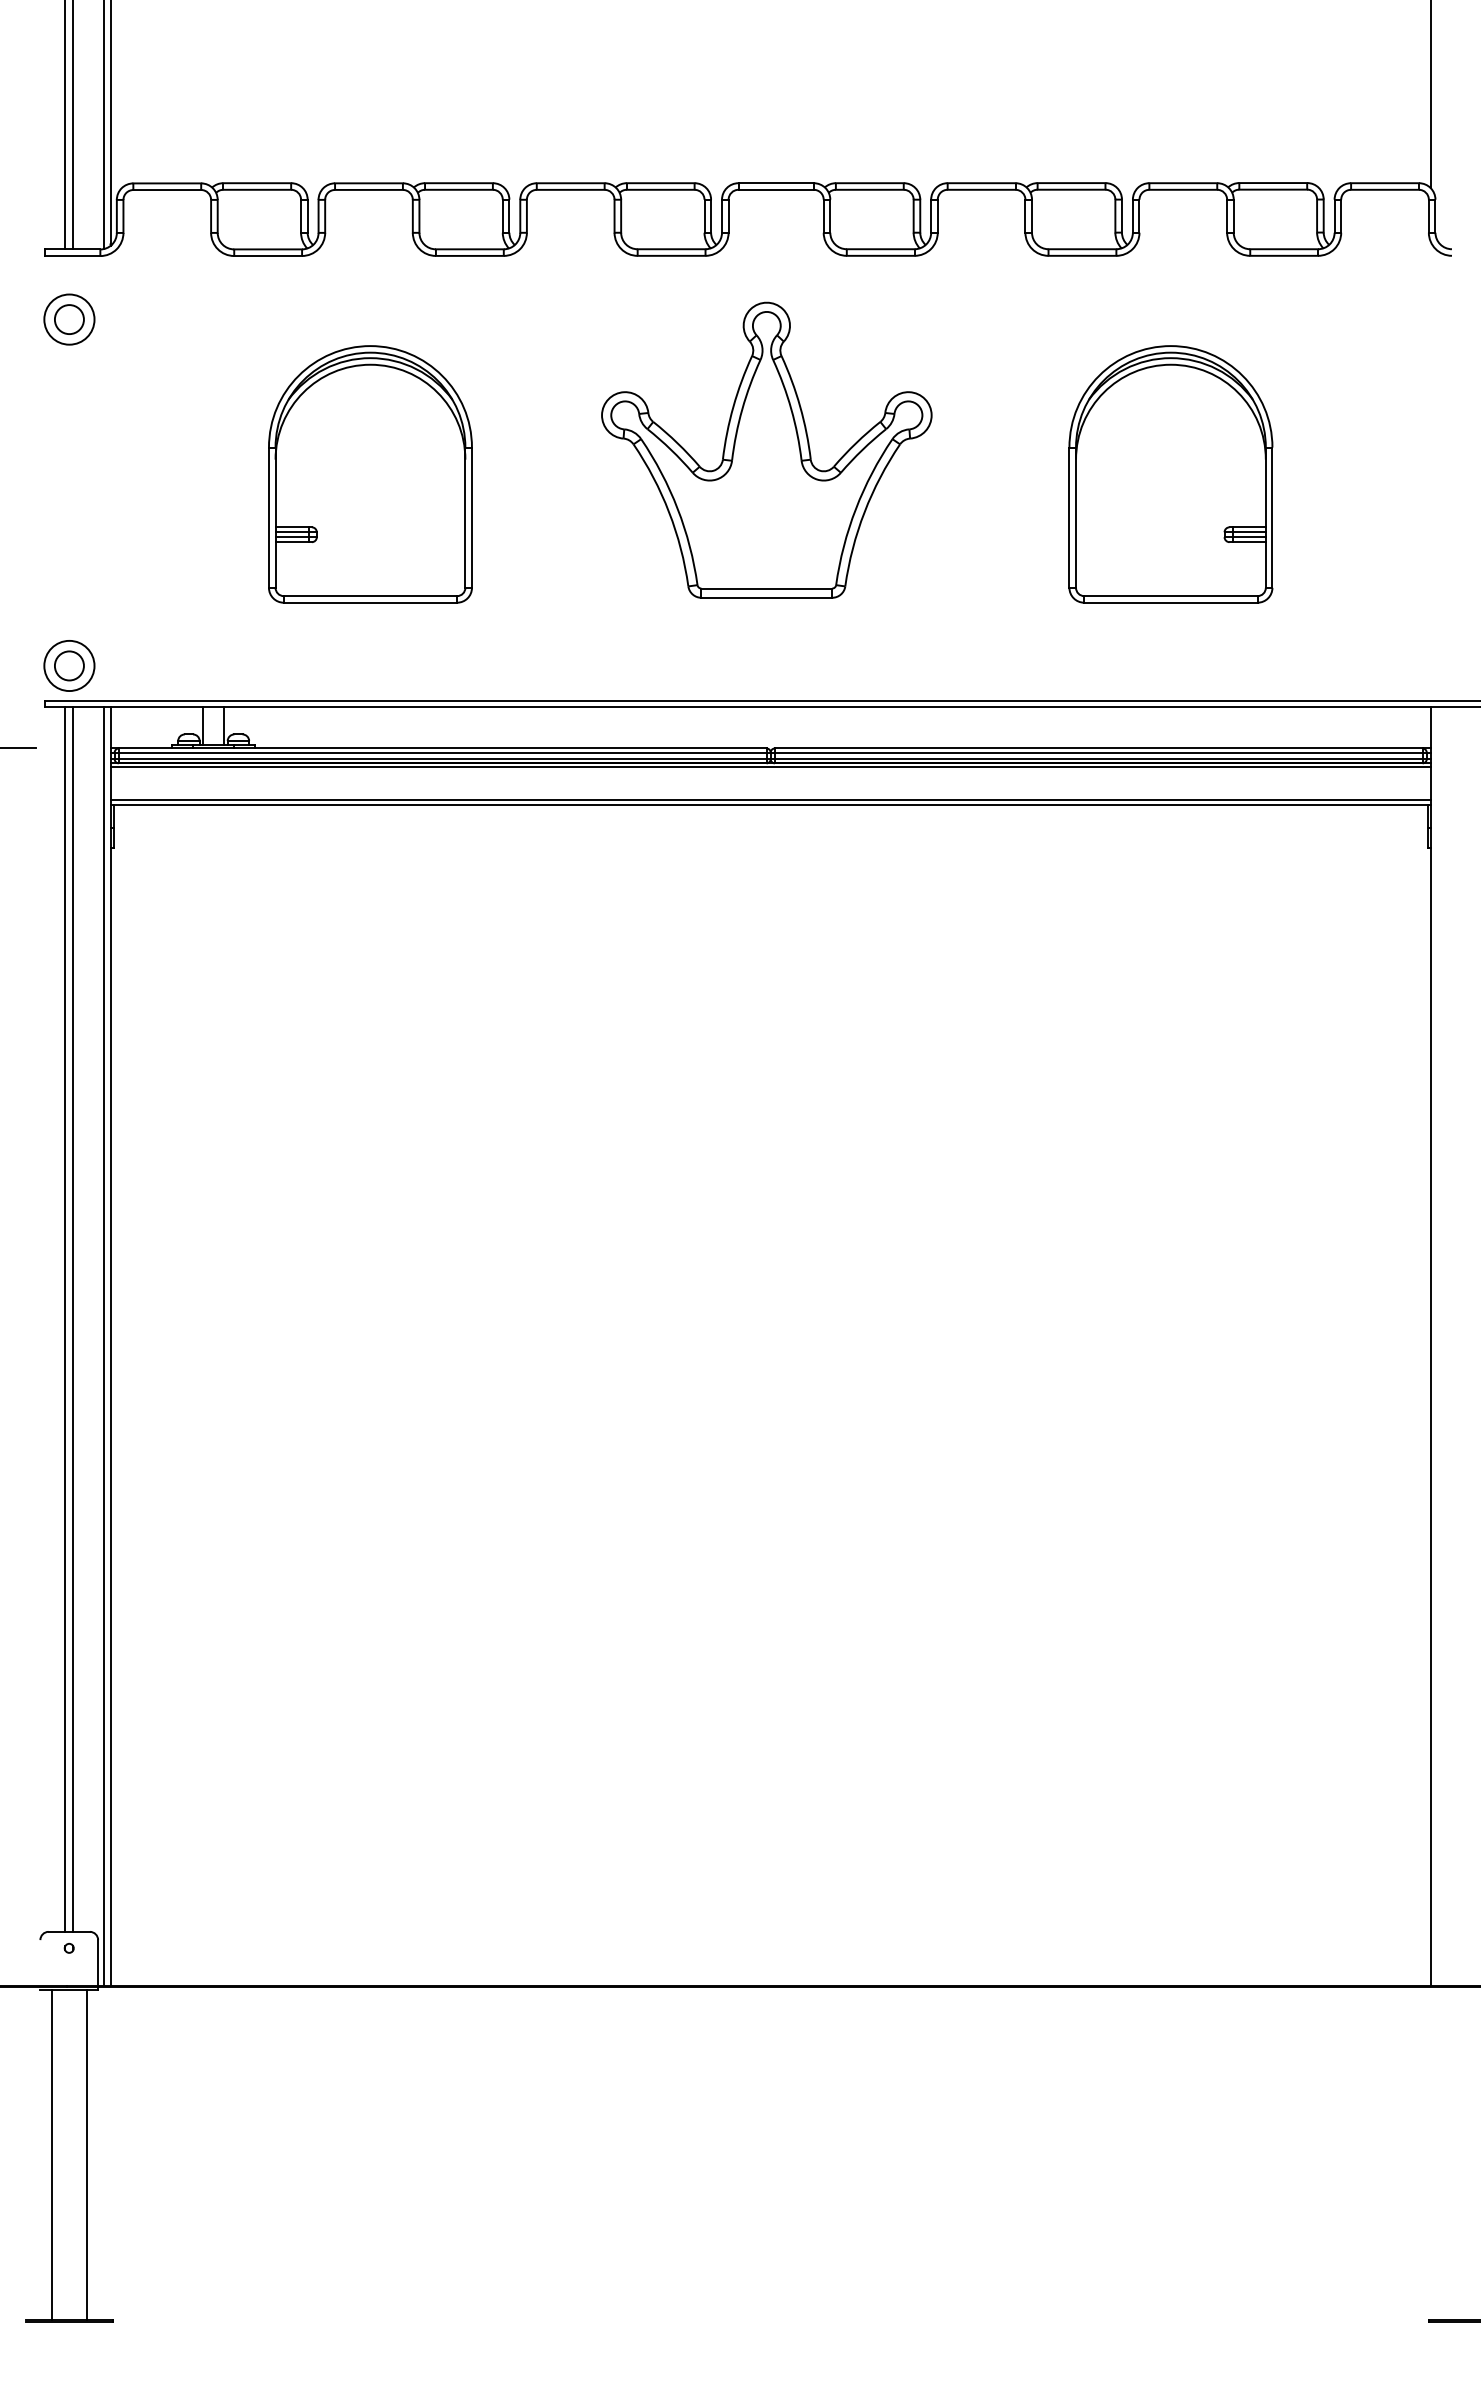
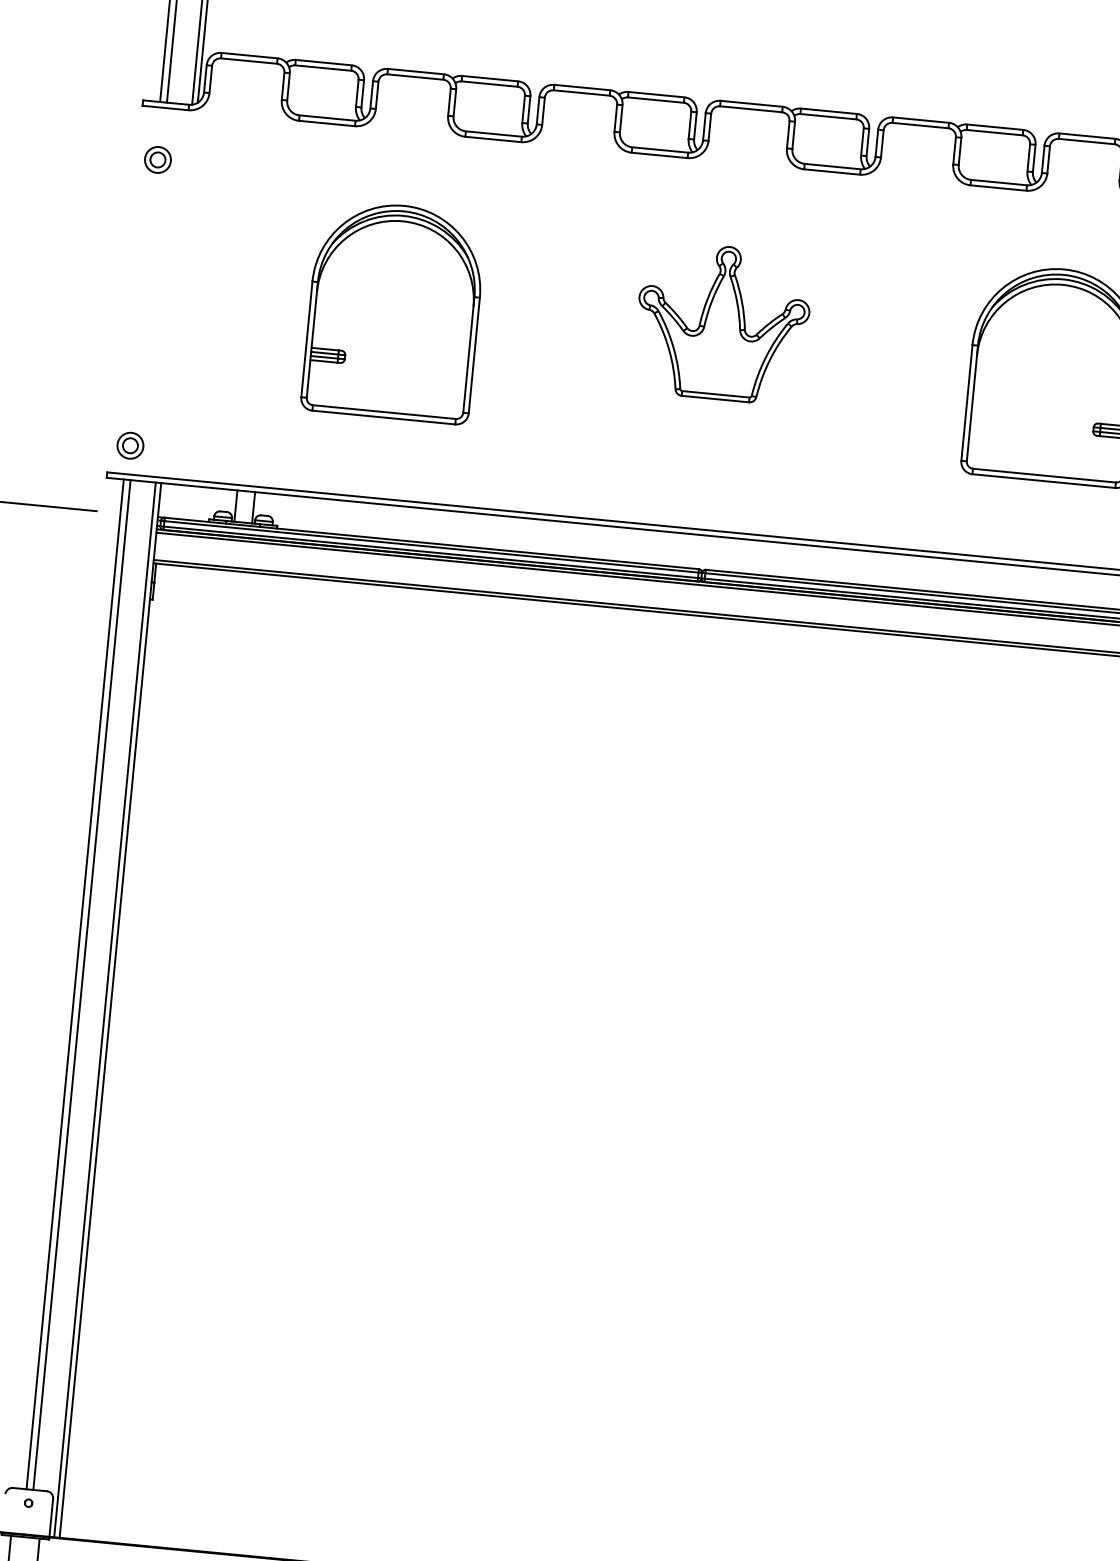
part: (68, 318) -> (157, 159), size x0.62
part: (766, 449) -> (722, 322), size x0.62
part: (68, 665) -> (129, 445), size x0.62

